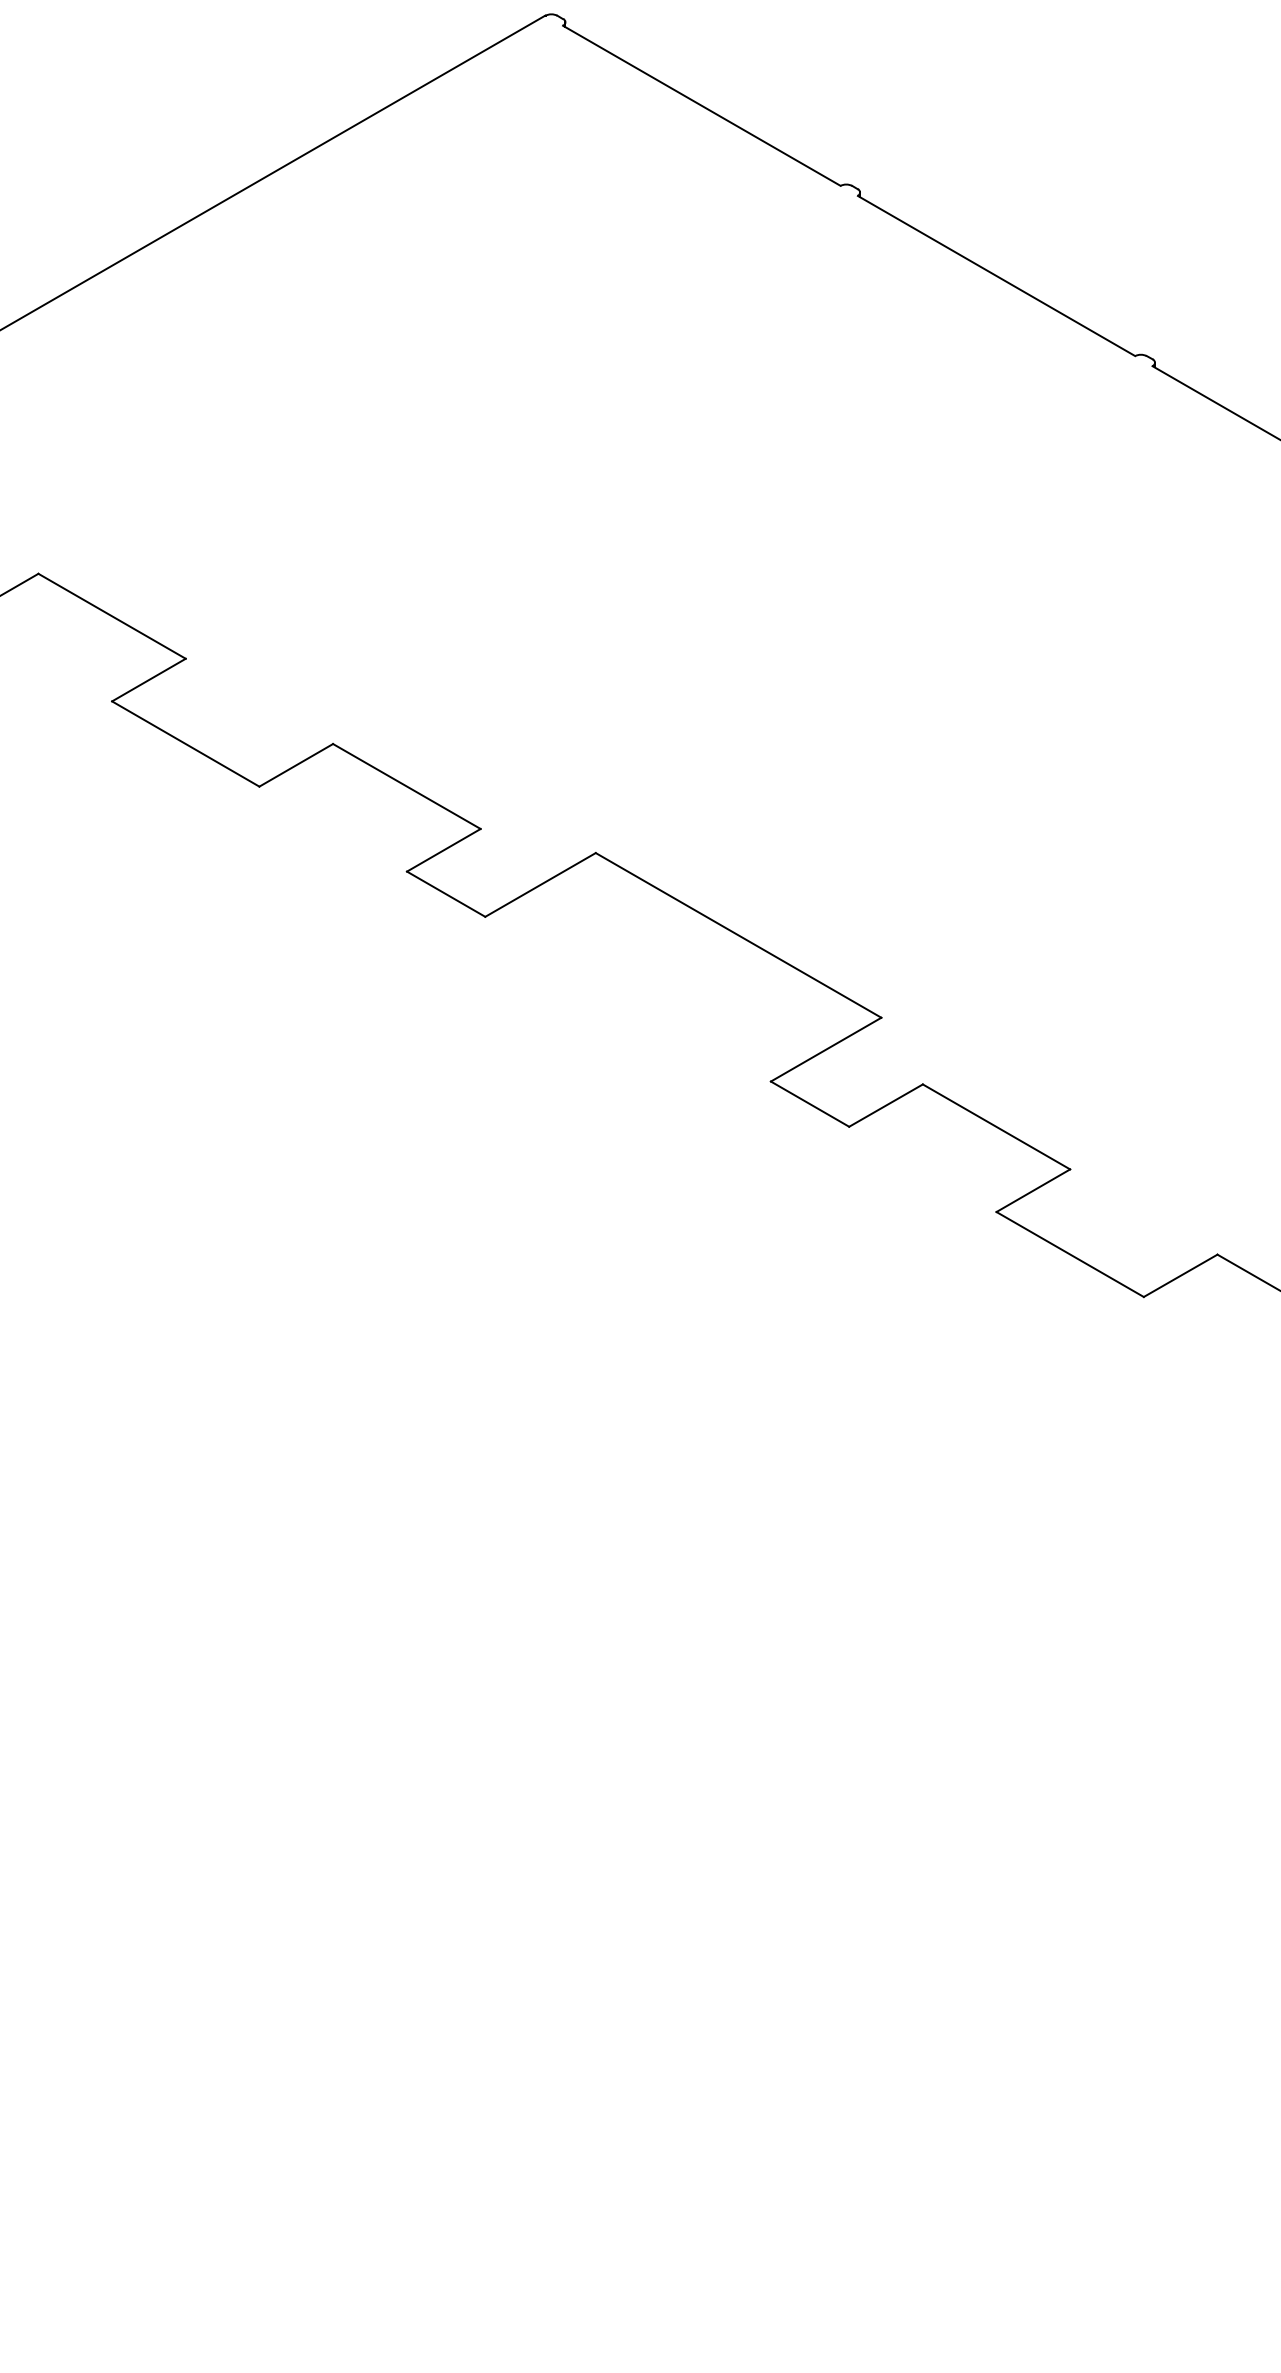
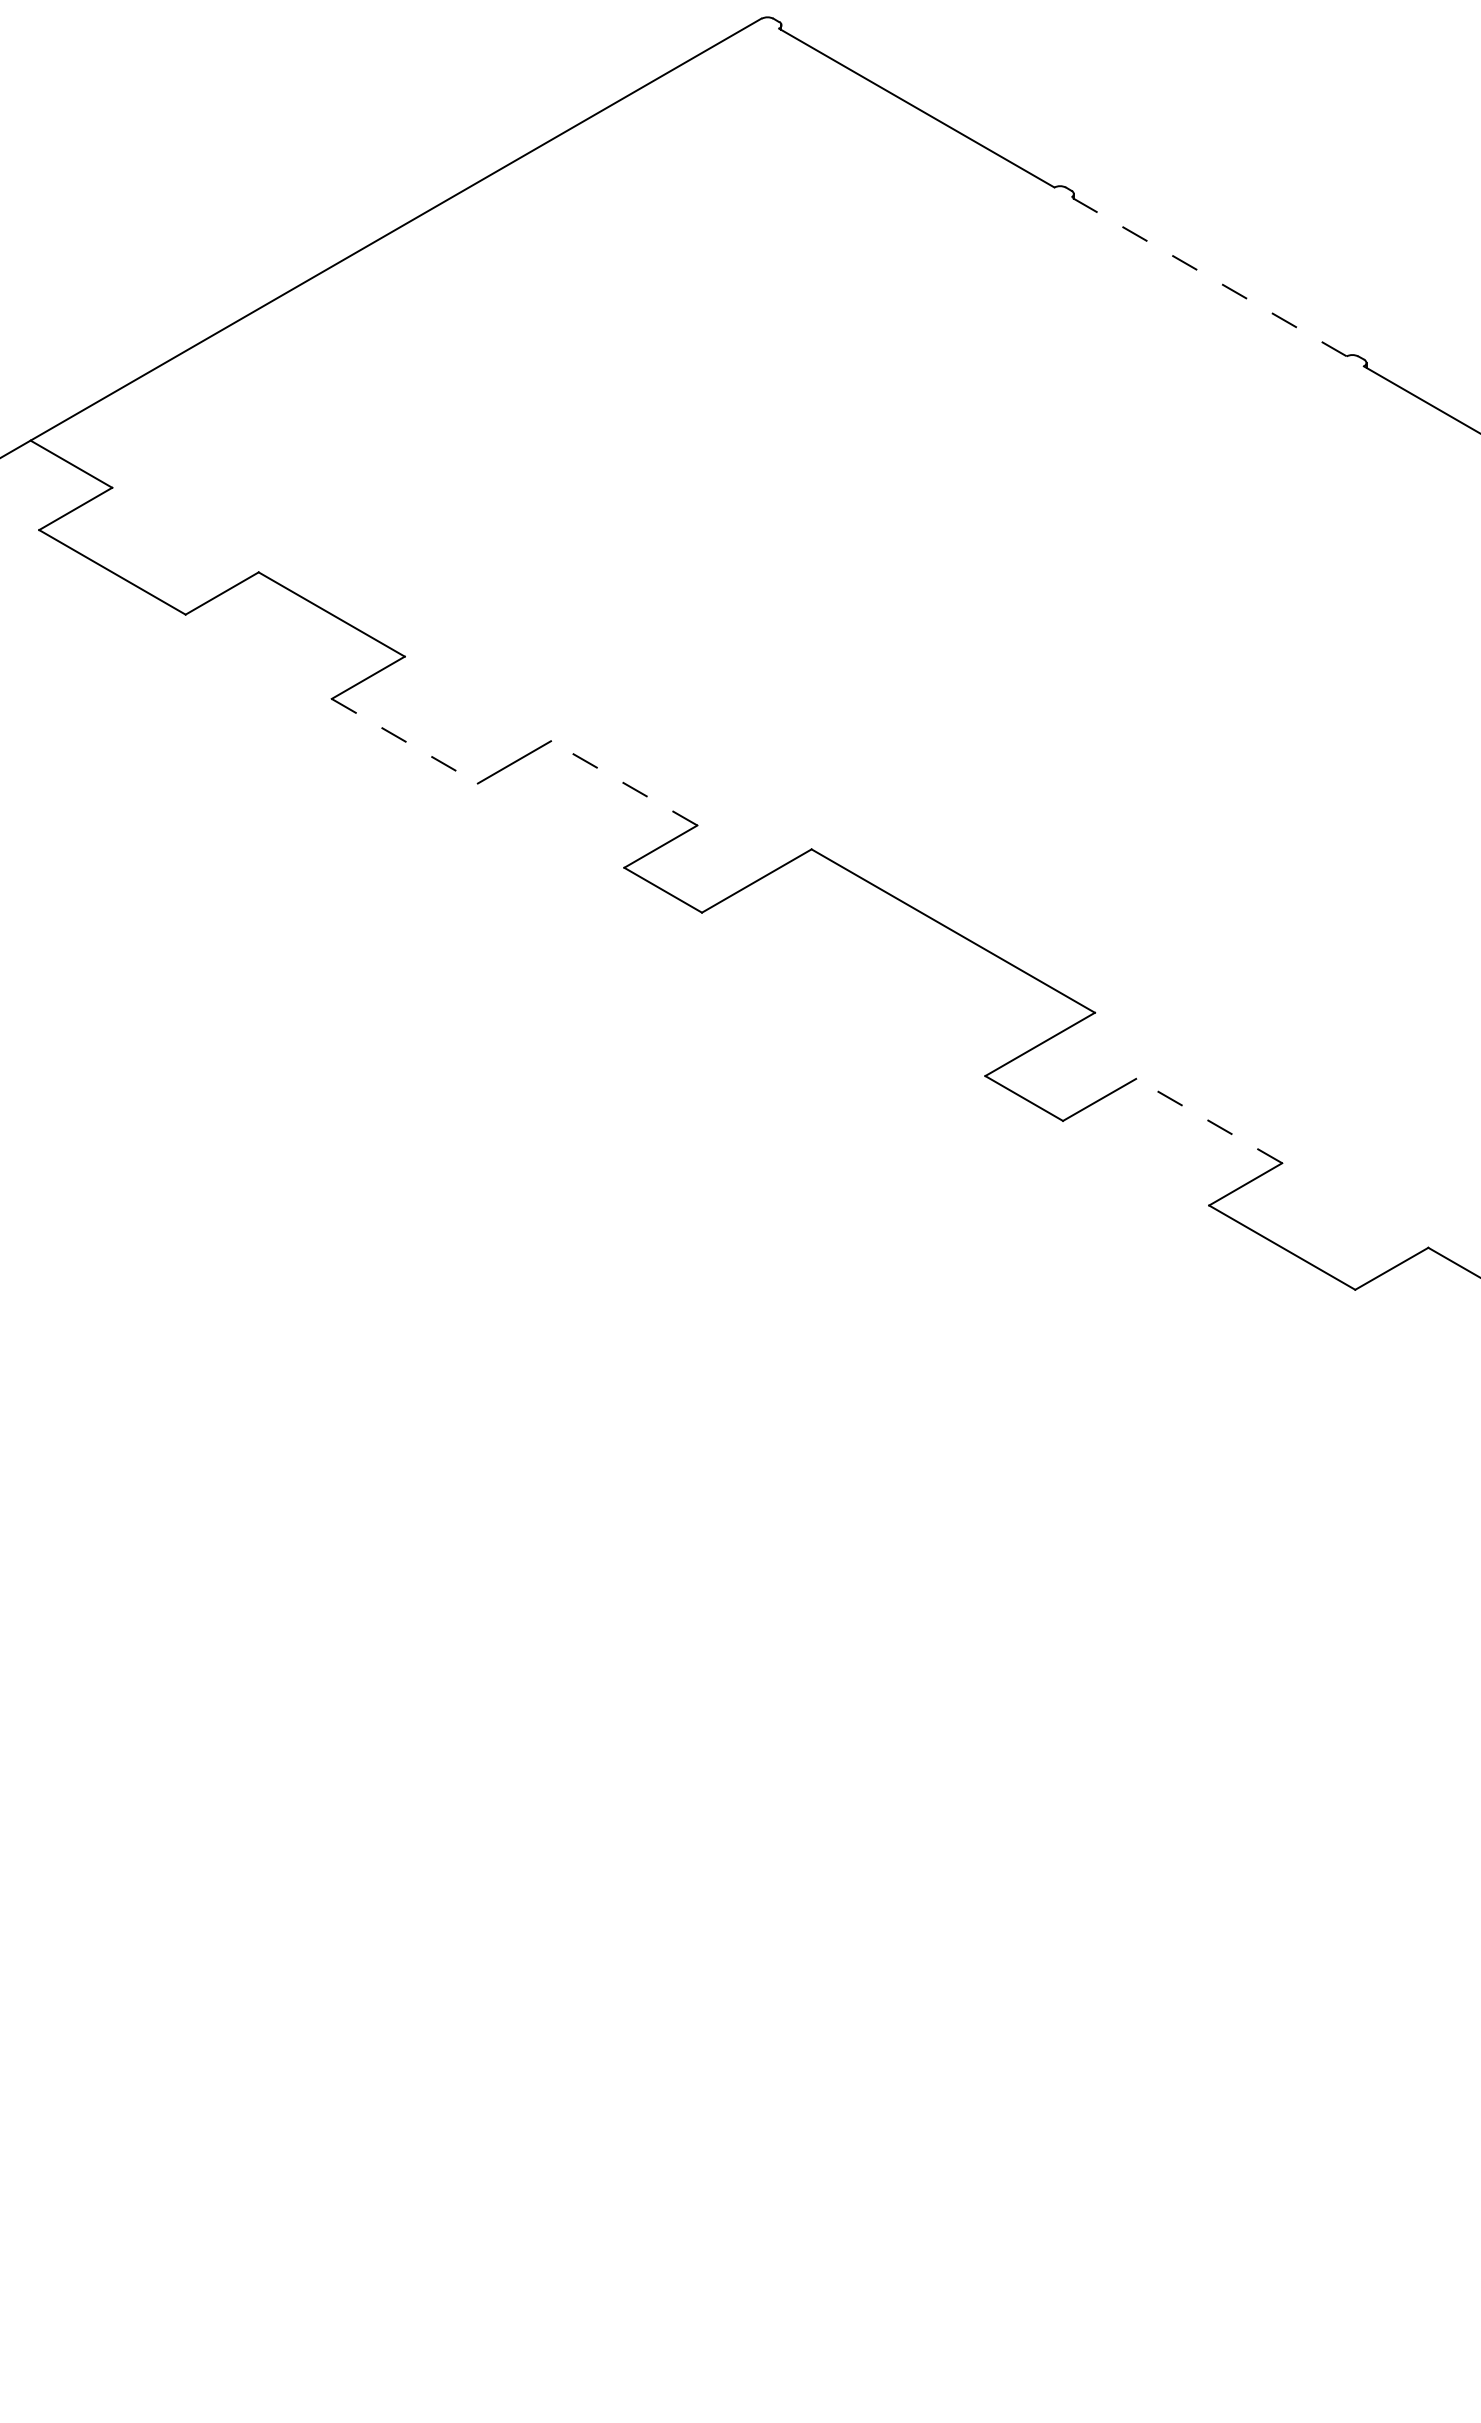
line: (996, 275) -> (1209, 276), solid -> dashed
line: (186, 744) -> (405, 741), solid -> dashed
line: (406, 786) -> (623, 783), solid -> dashed
line: (995, 1126) -> (1208, 1120), solid -> dashed

